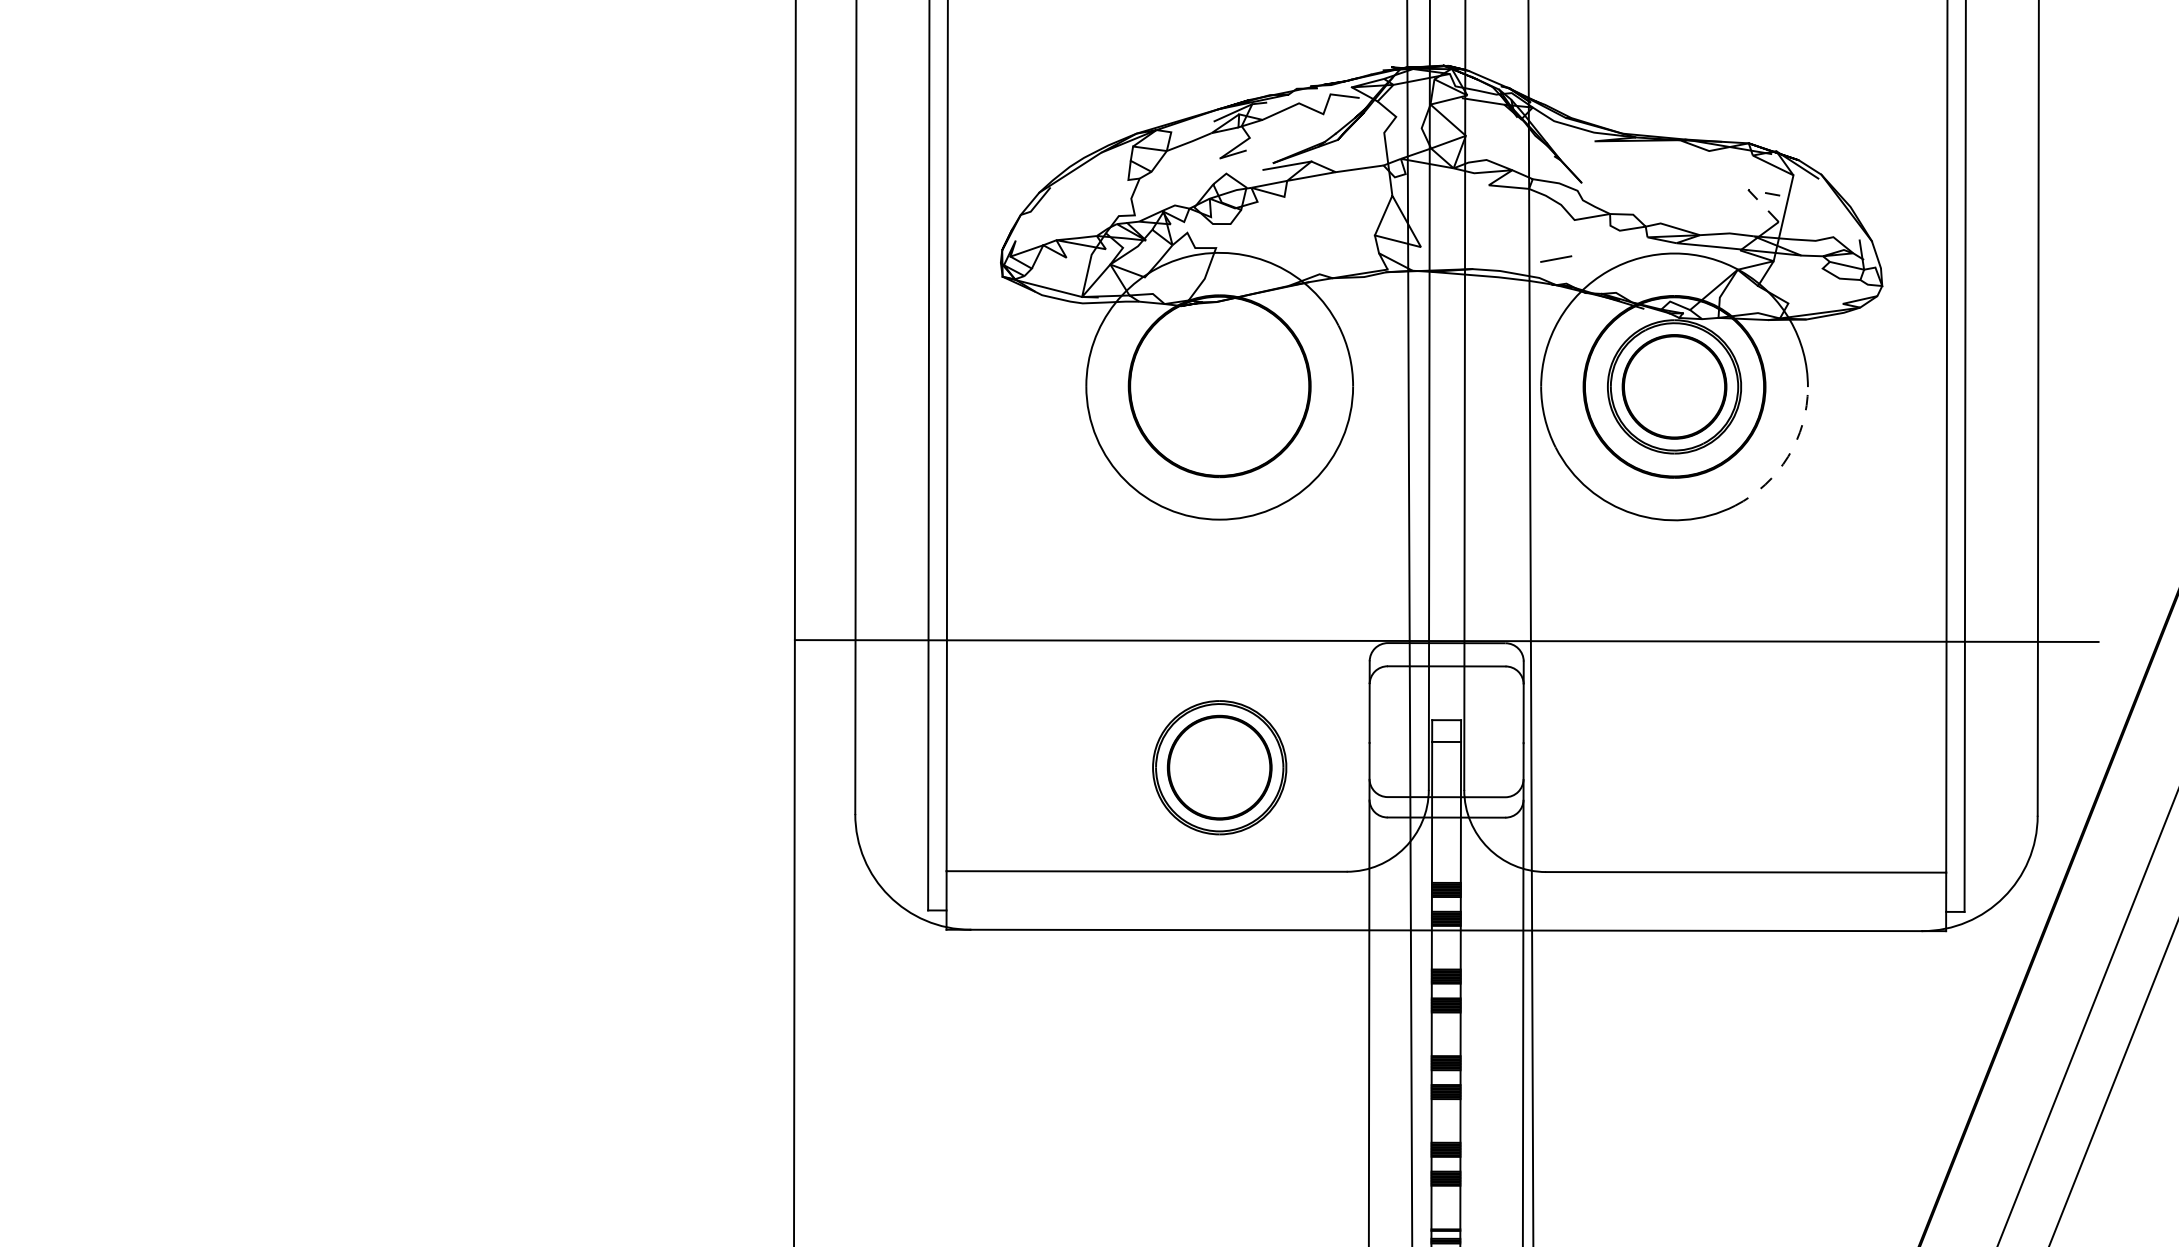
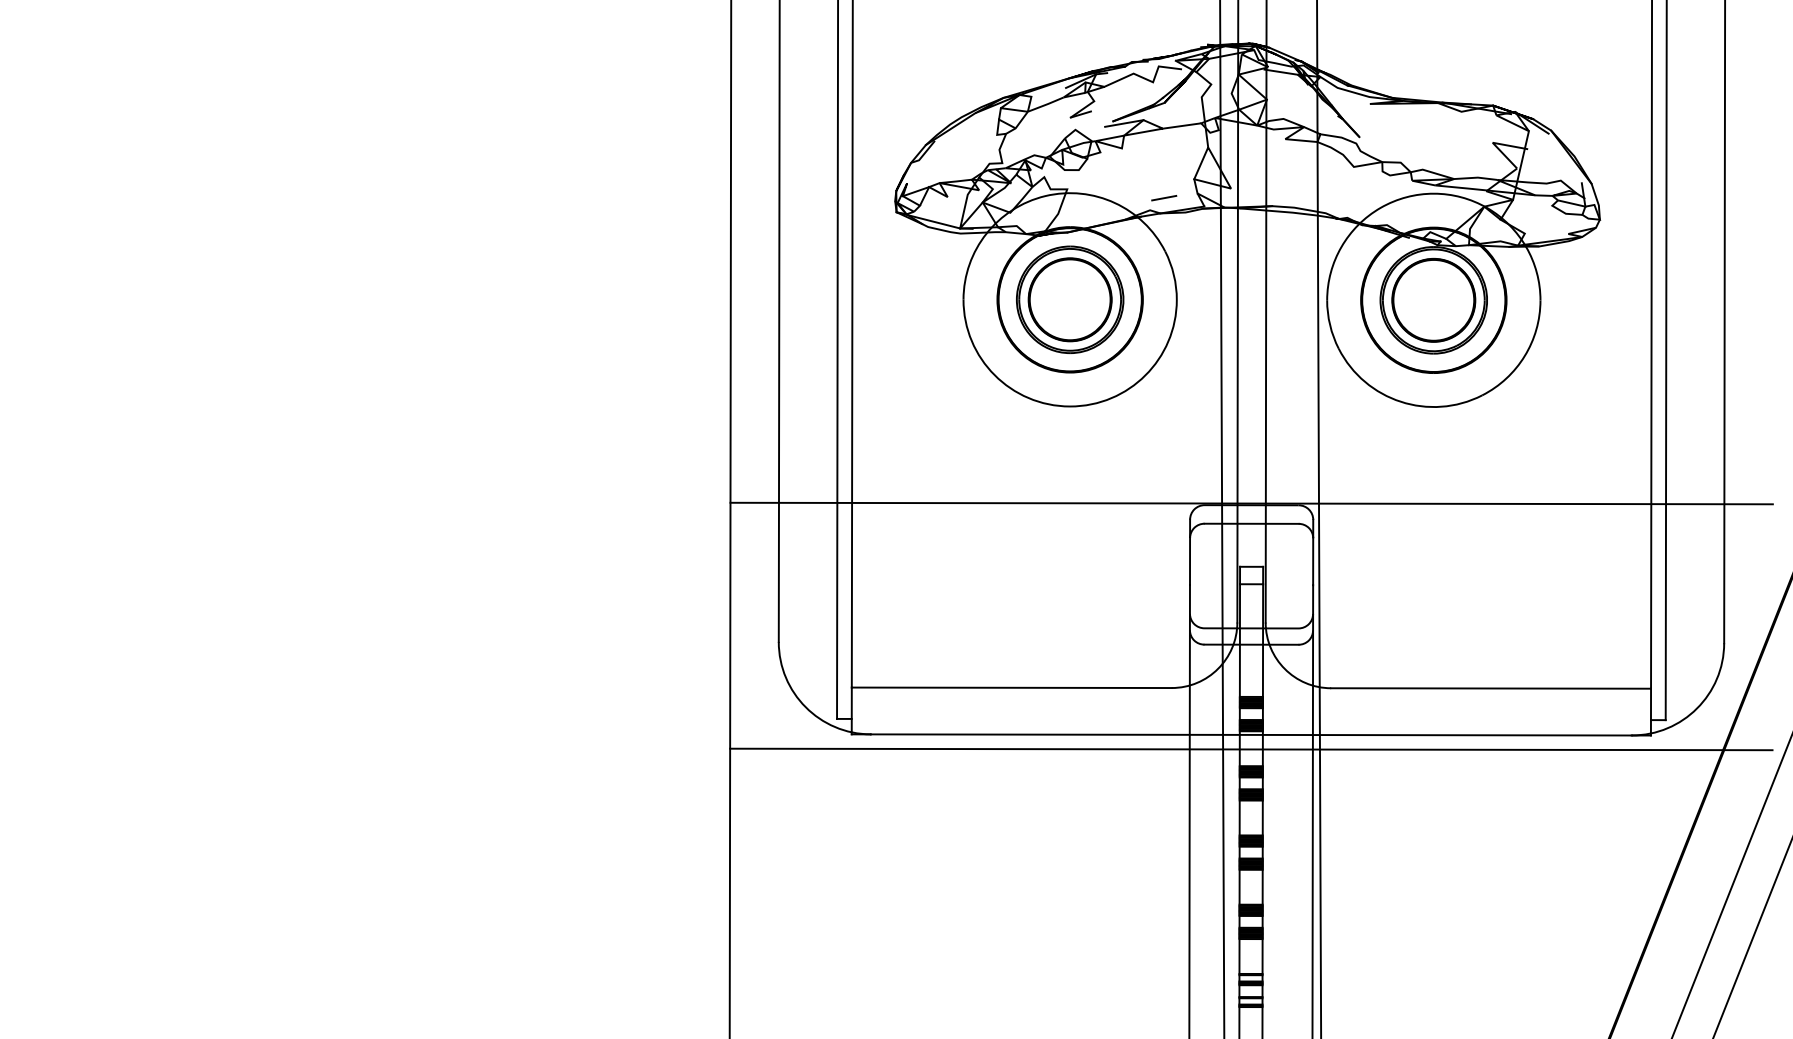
line: (1747, 189) -> (1492, 142), dashed -> solid
line: (1556, 259) -> (1164, 198), moved
arc: (1787, 457) -> (1524, 356), dashed -> solid
part: (1220, 767) -> (1070, 299), moved
line: (1446, 948) -> (1251, 749), added

